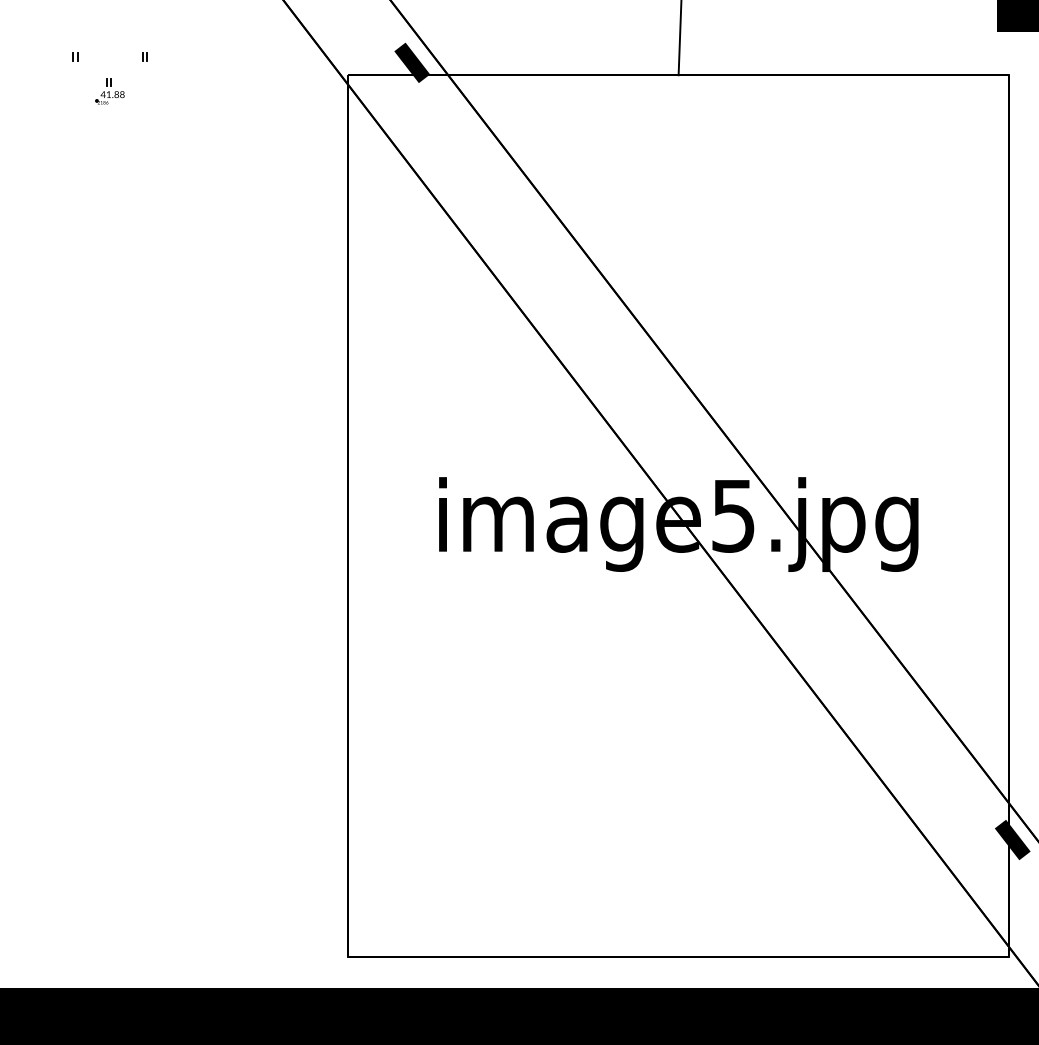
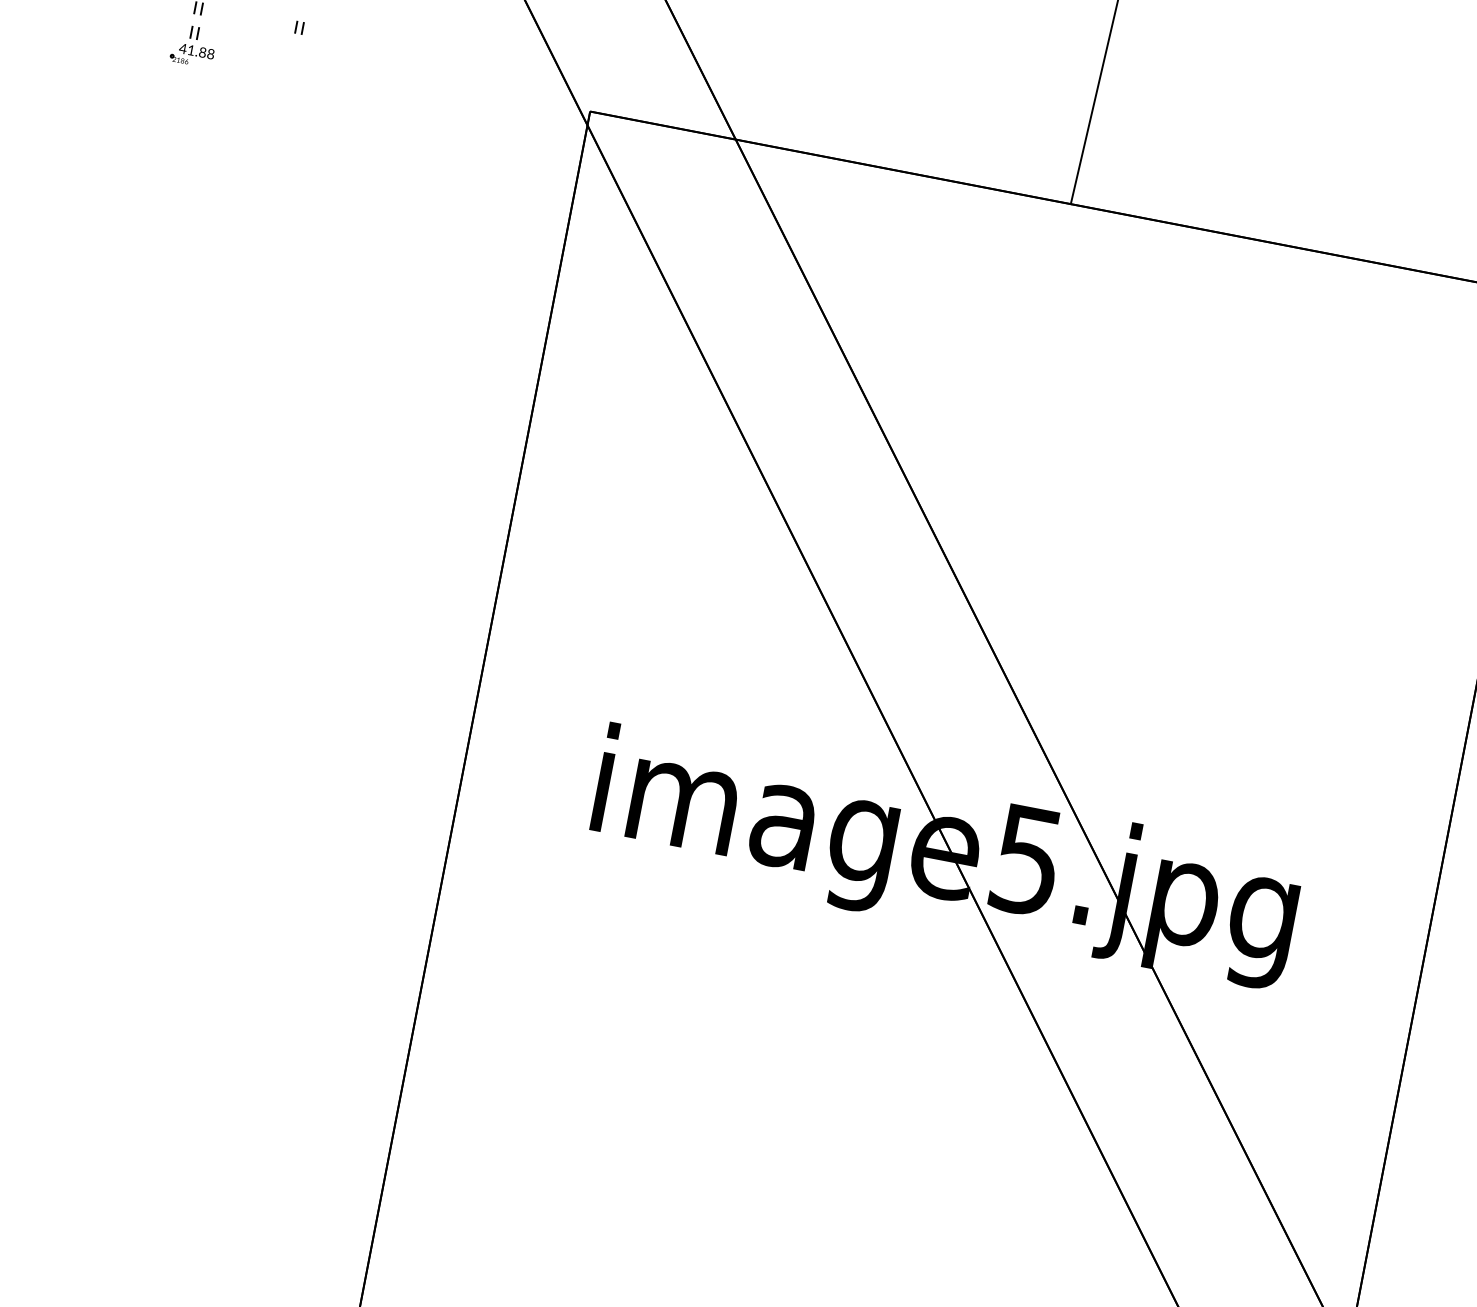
fill: (412, 62) -> (687, 111), removed
part: (109, 91) -> (193, 46), moved

